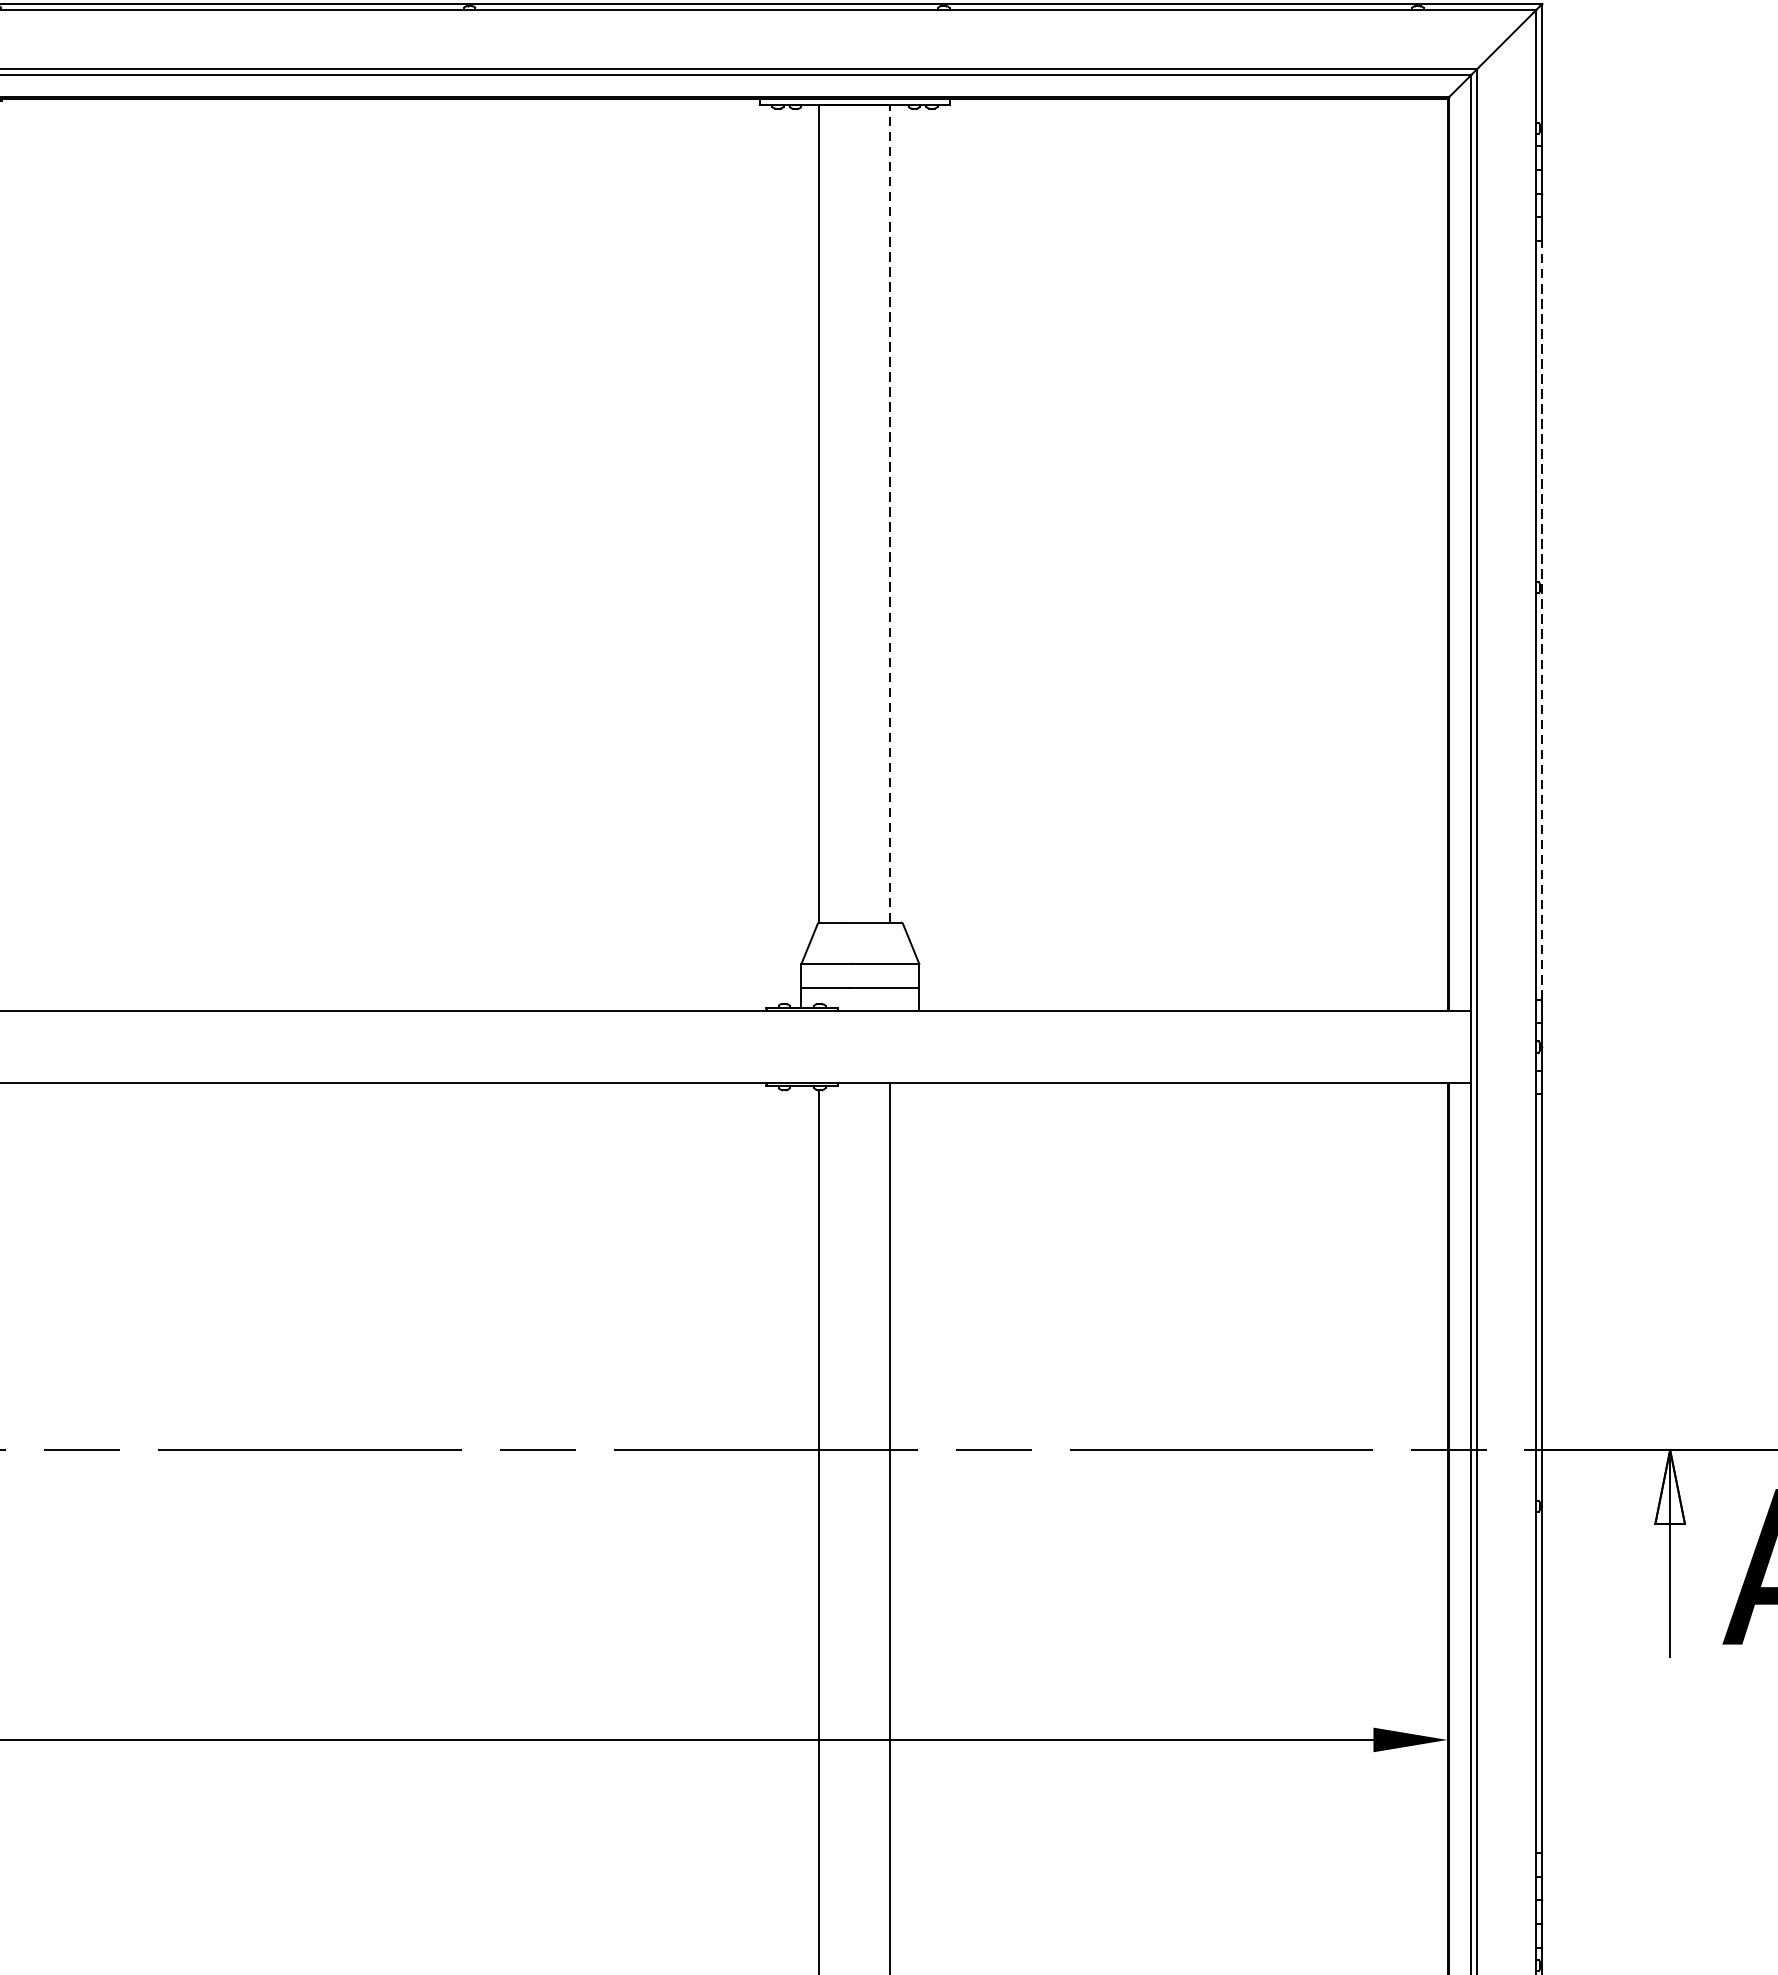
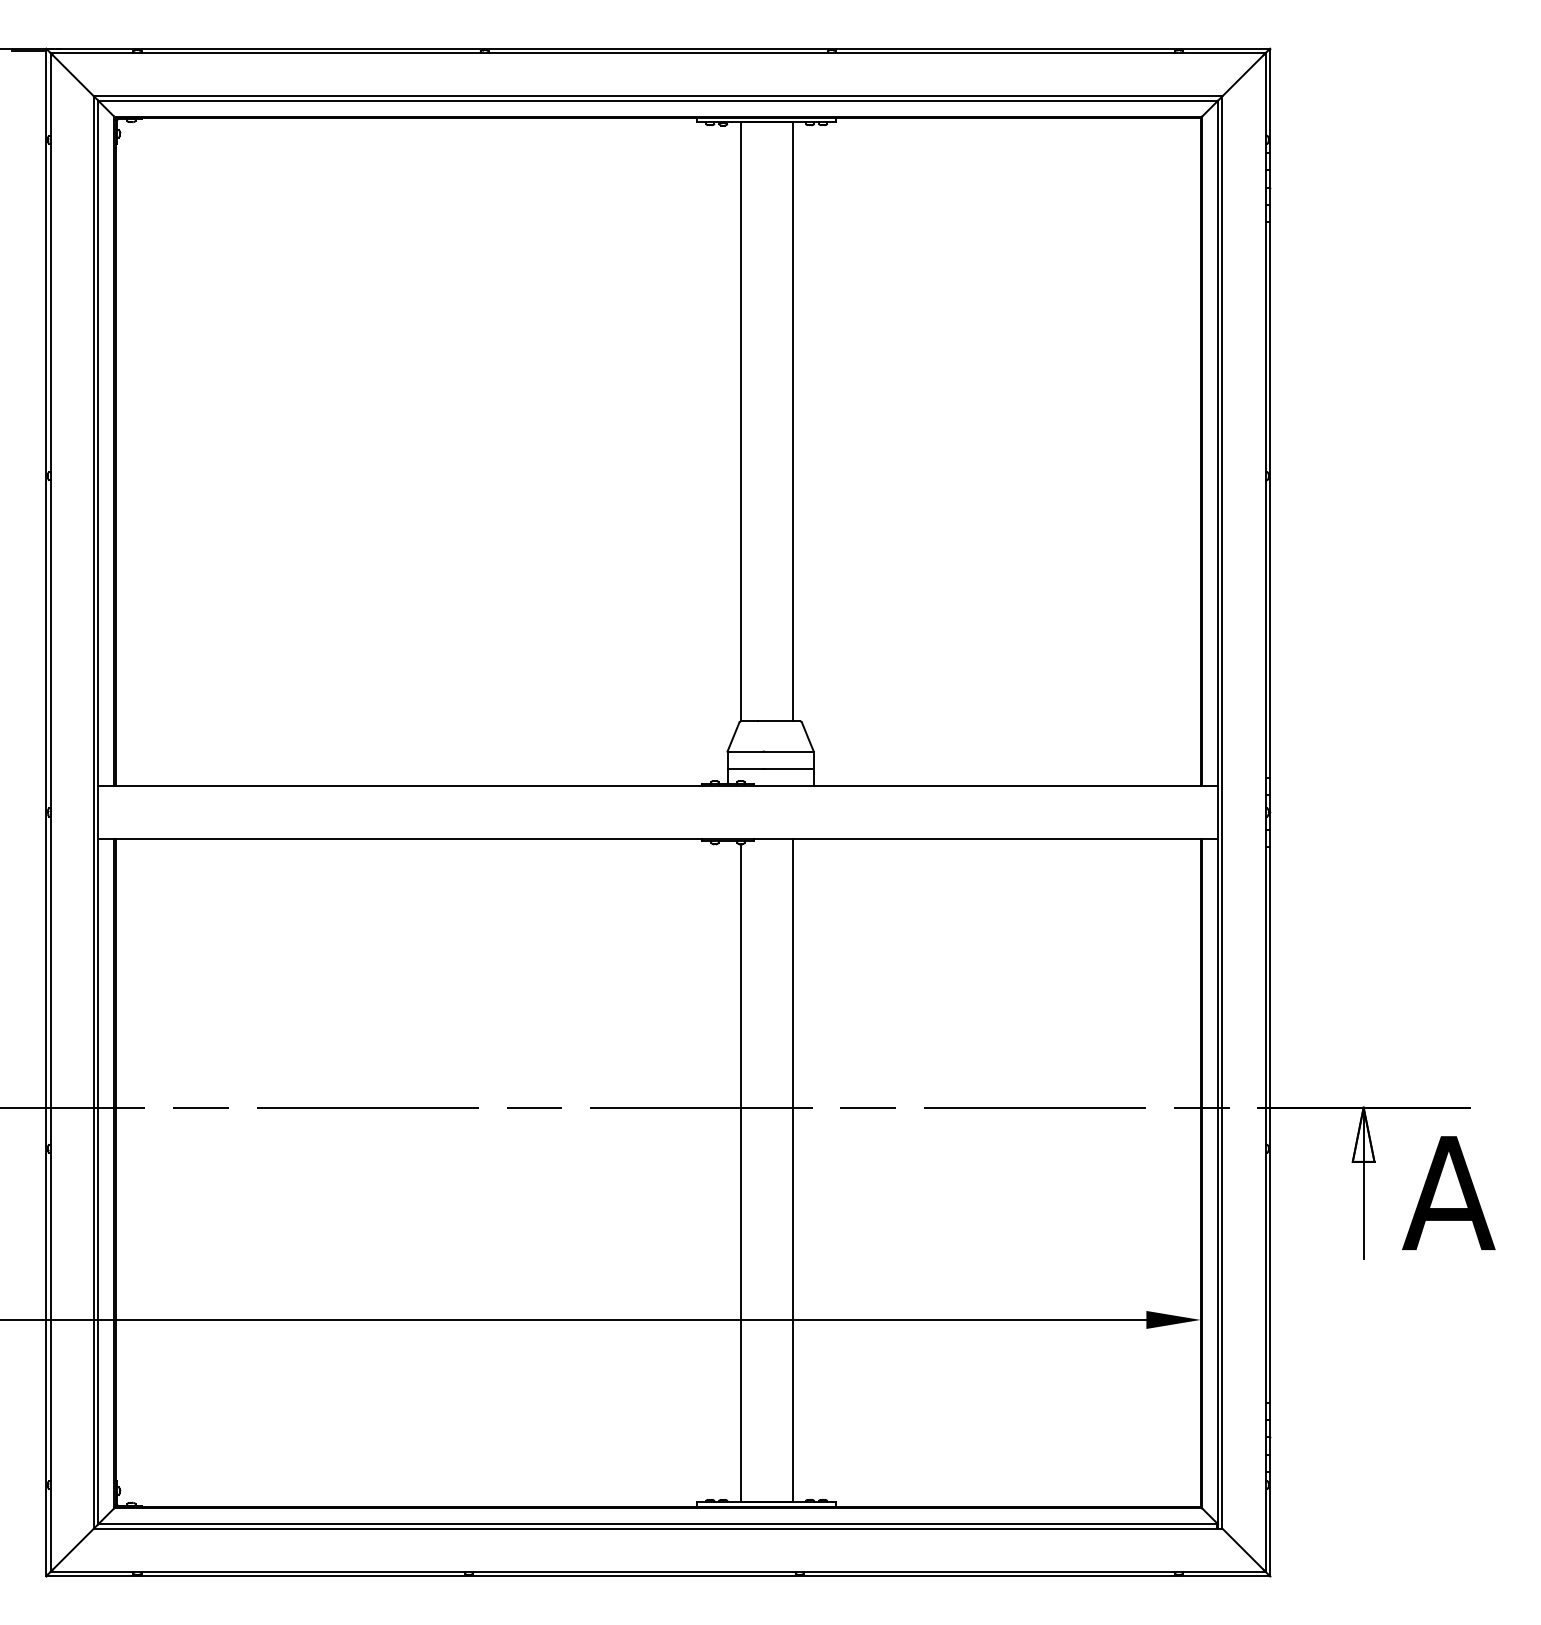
line: (890, 513) -> (792, 421), dashed -> solid
line: (1542, 620) -> (1270, 500), dashed -> solid

